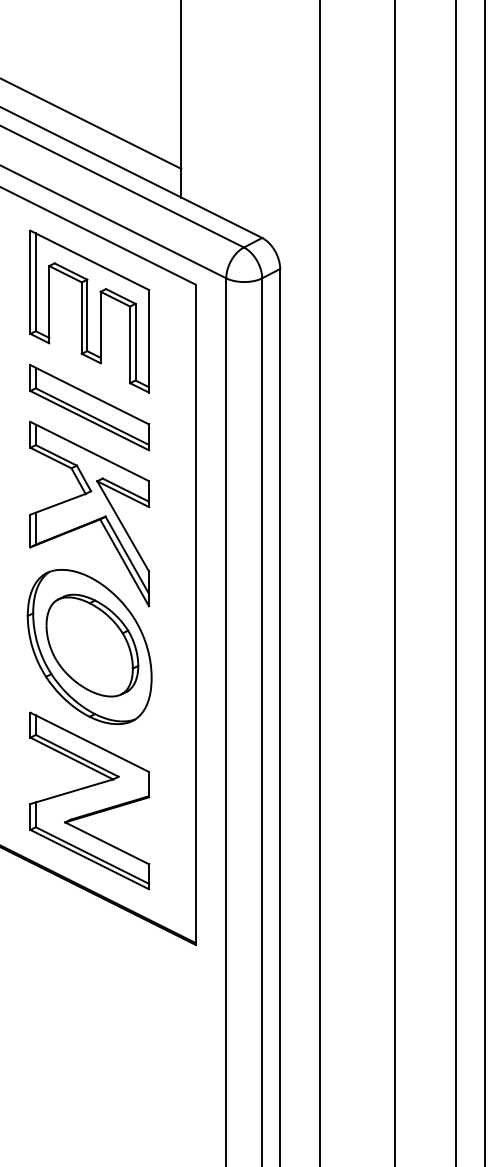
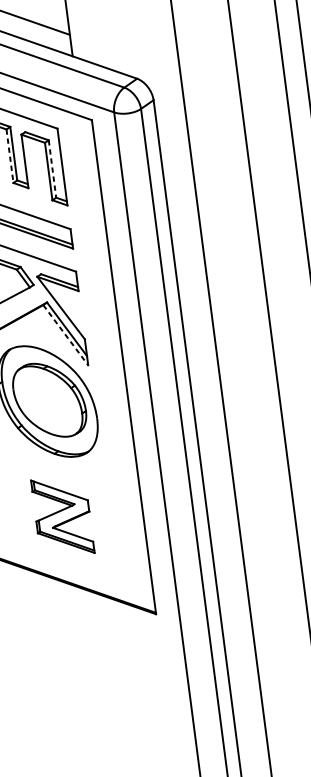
line: (81, 318) -> (9, 156), solid -> dashed
line: (135, 342) -> (52, 169), solid -> dashed
line: (124, 562) -> (65, 334), solid -> dashed
part: (89, 800) -> (62, 516), size x0.6

